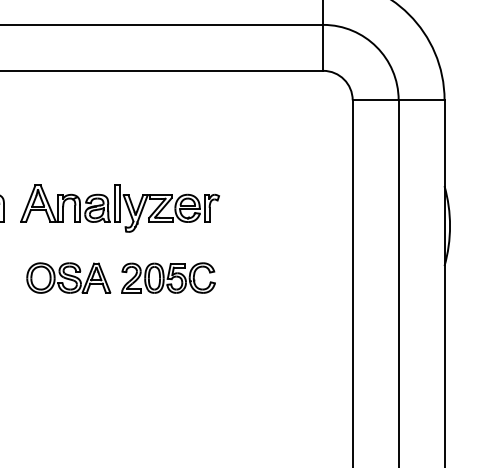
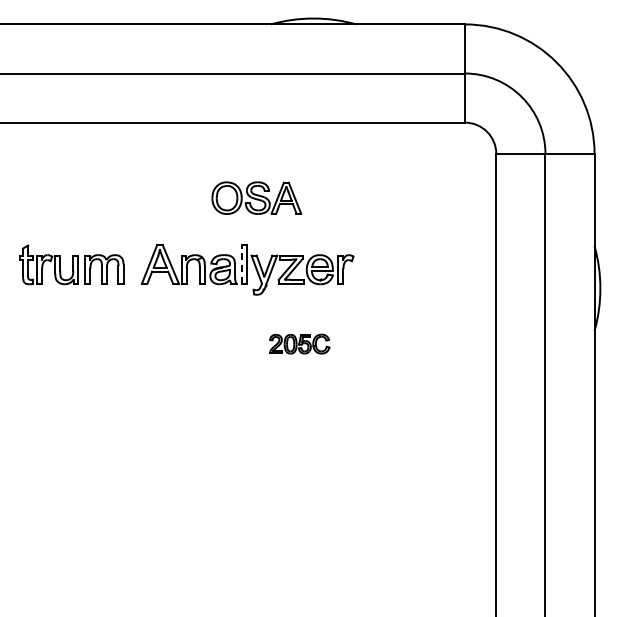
line: (115, 202) -> (242, 263), solid -> dashed
part: (68, 277) -> (256, 197), moved
part: (168, 277) -> (299, 343), size x0.6

